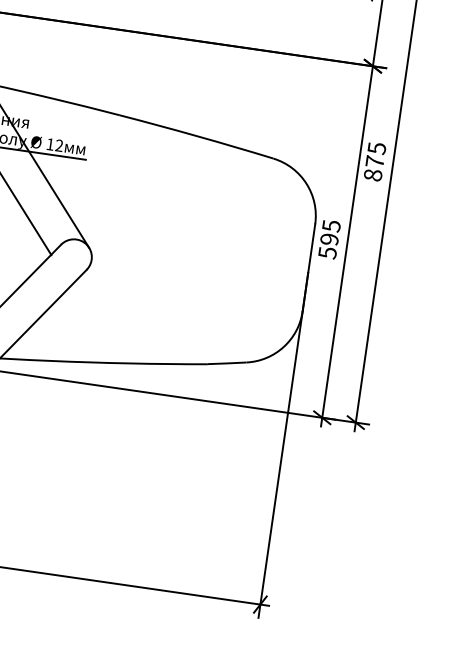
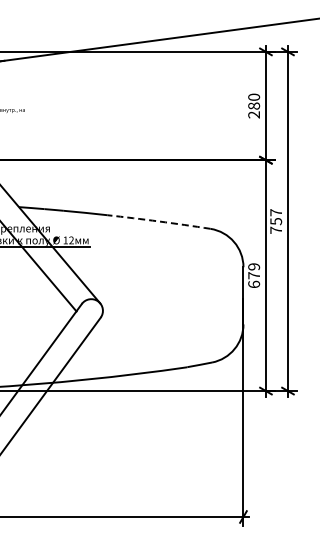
arc: (197, 136) -> (159, 221), solid -> dashed
text: (375, 161) -> (276, 221), 875 -> 757
text: (330, 239) -> (254, 275), 595 -> 679

